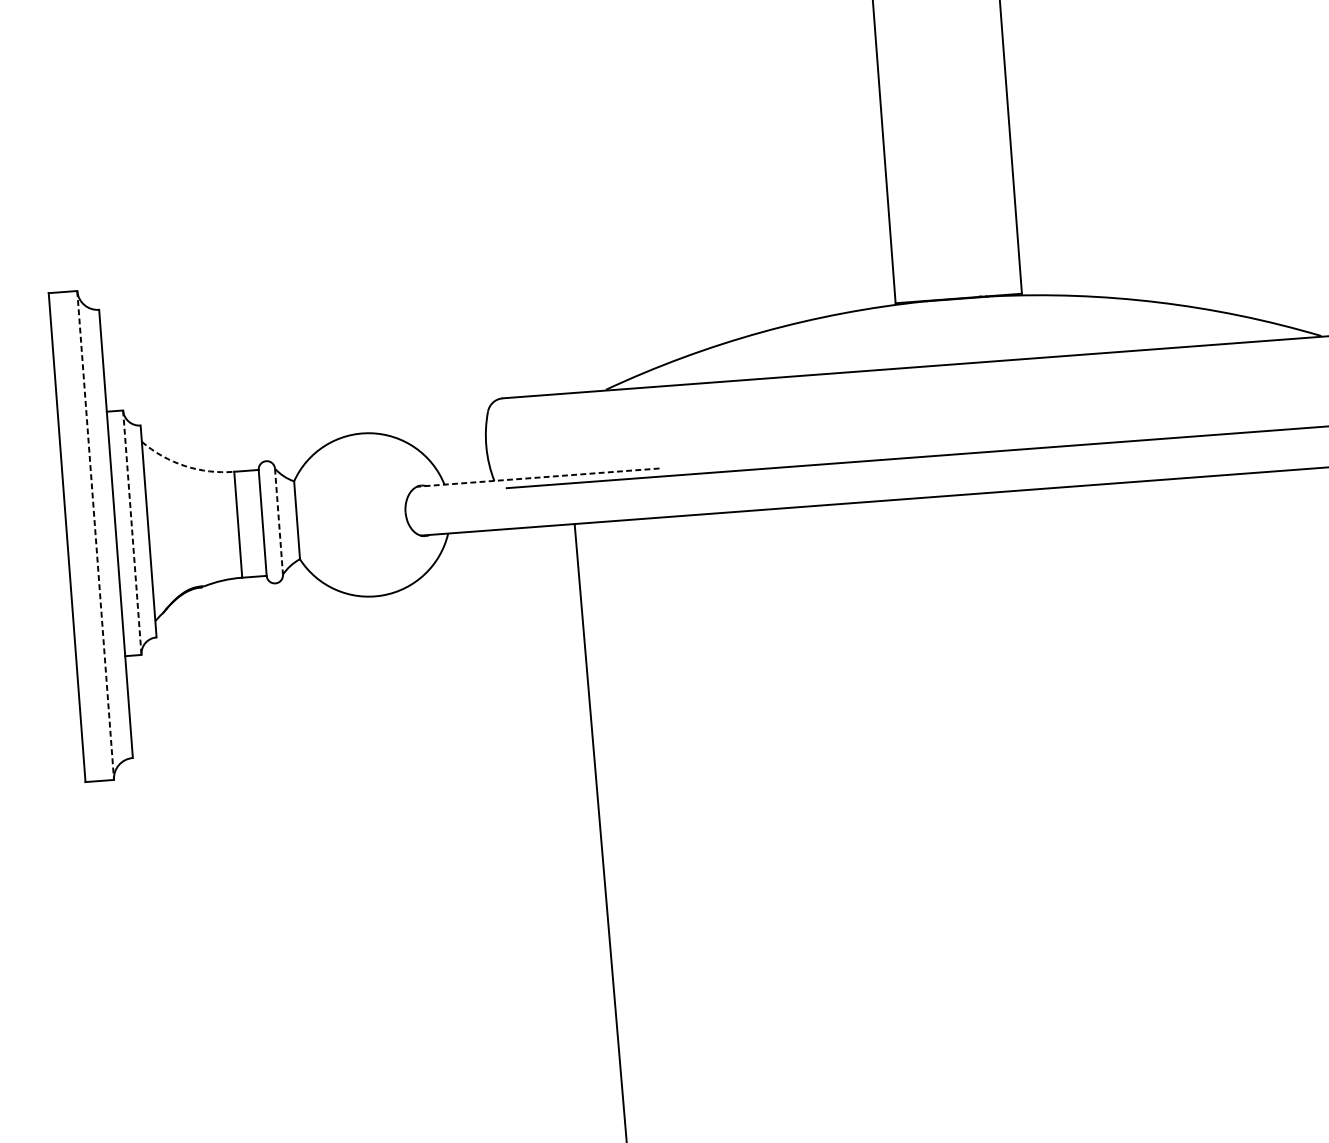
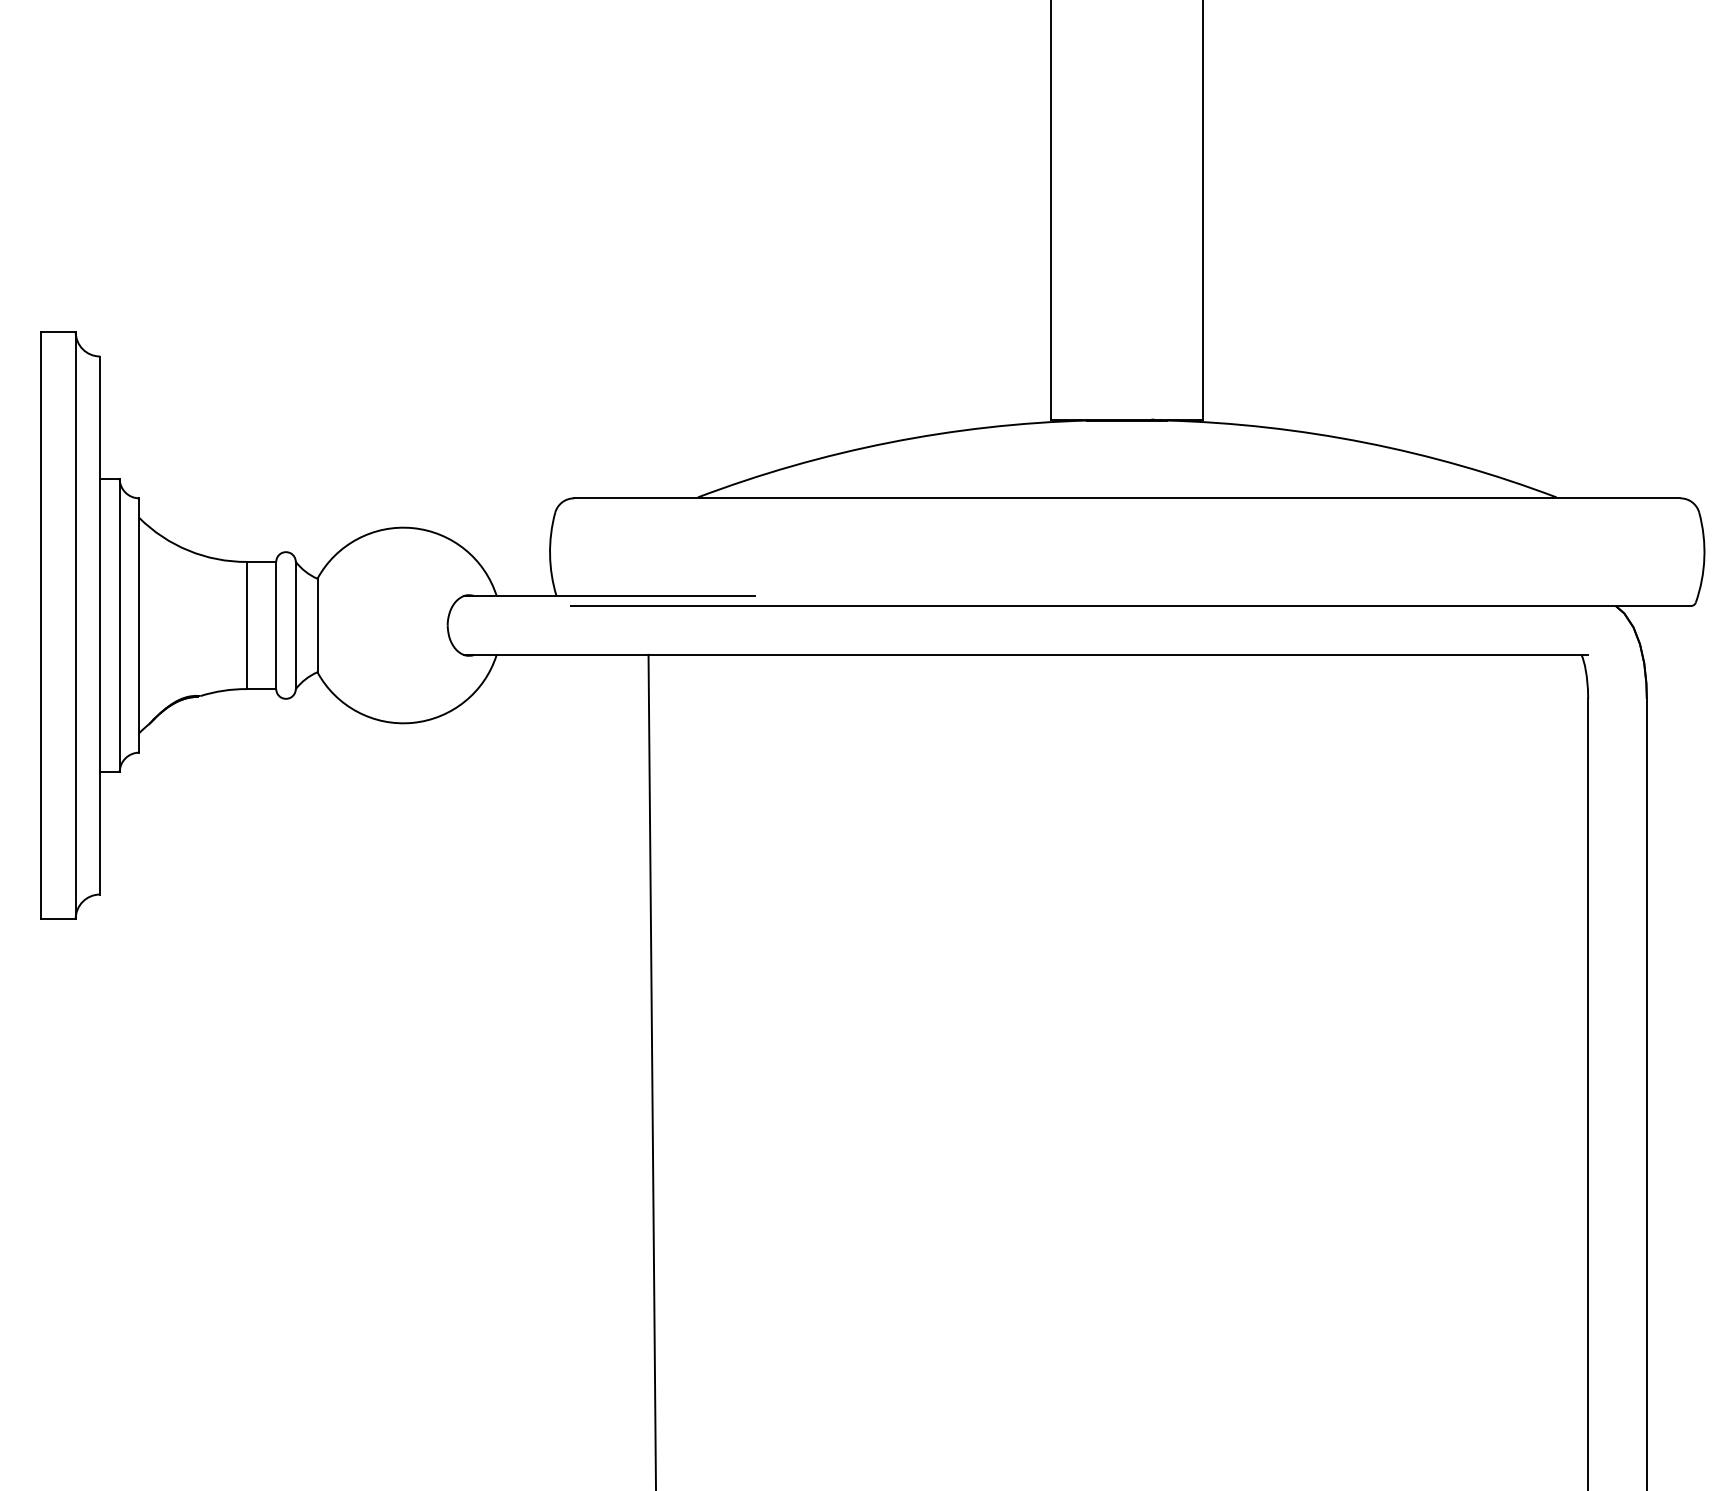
arc: (184, 465) -> (188, 550), dashed -> solid
line: (537, 477) -> (608, 596), dashed -> solid
line: (278, 521) -> (295, 625), dashed -> solid
line: (132, 532) -> (119, 625), dashed -> solid
line: (95, 536) -> (75, 626), dashed -> solid

